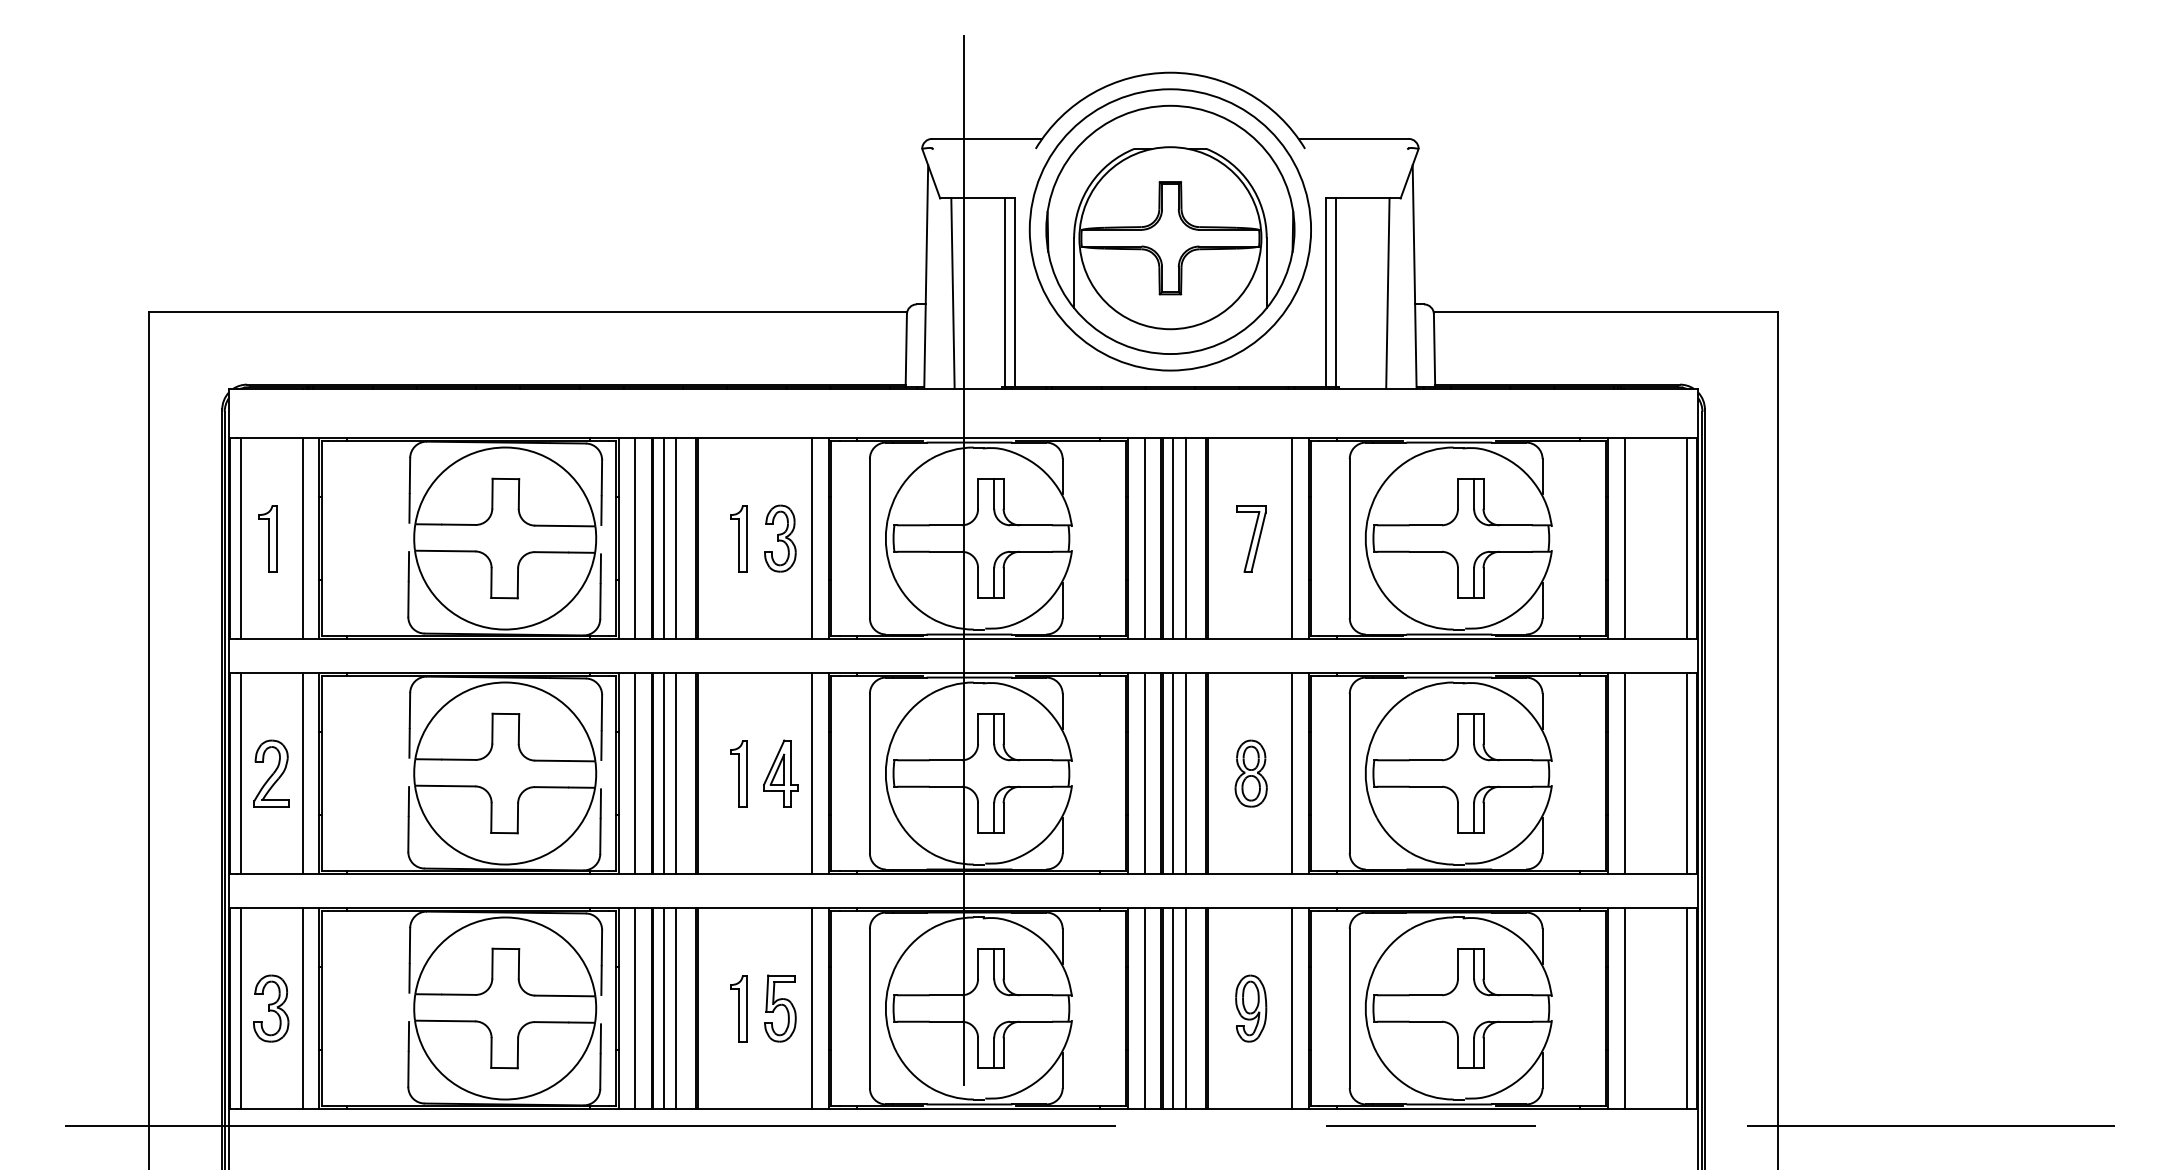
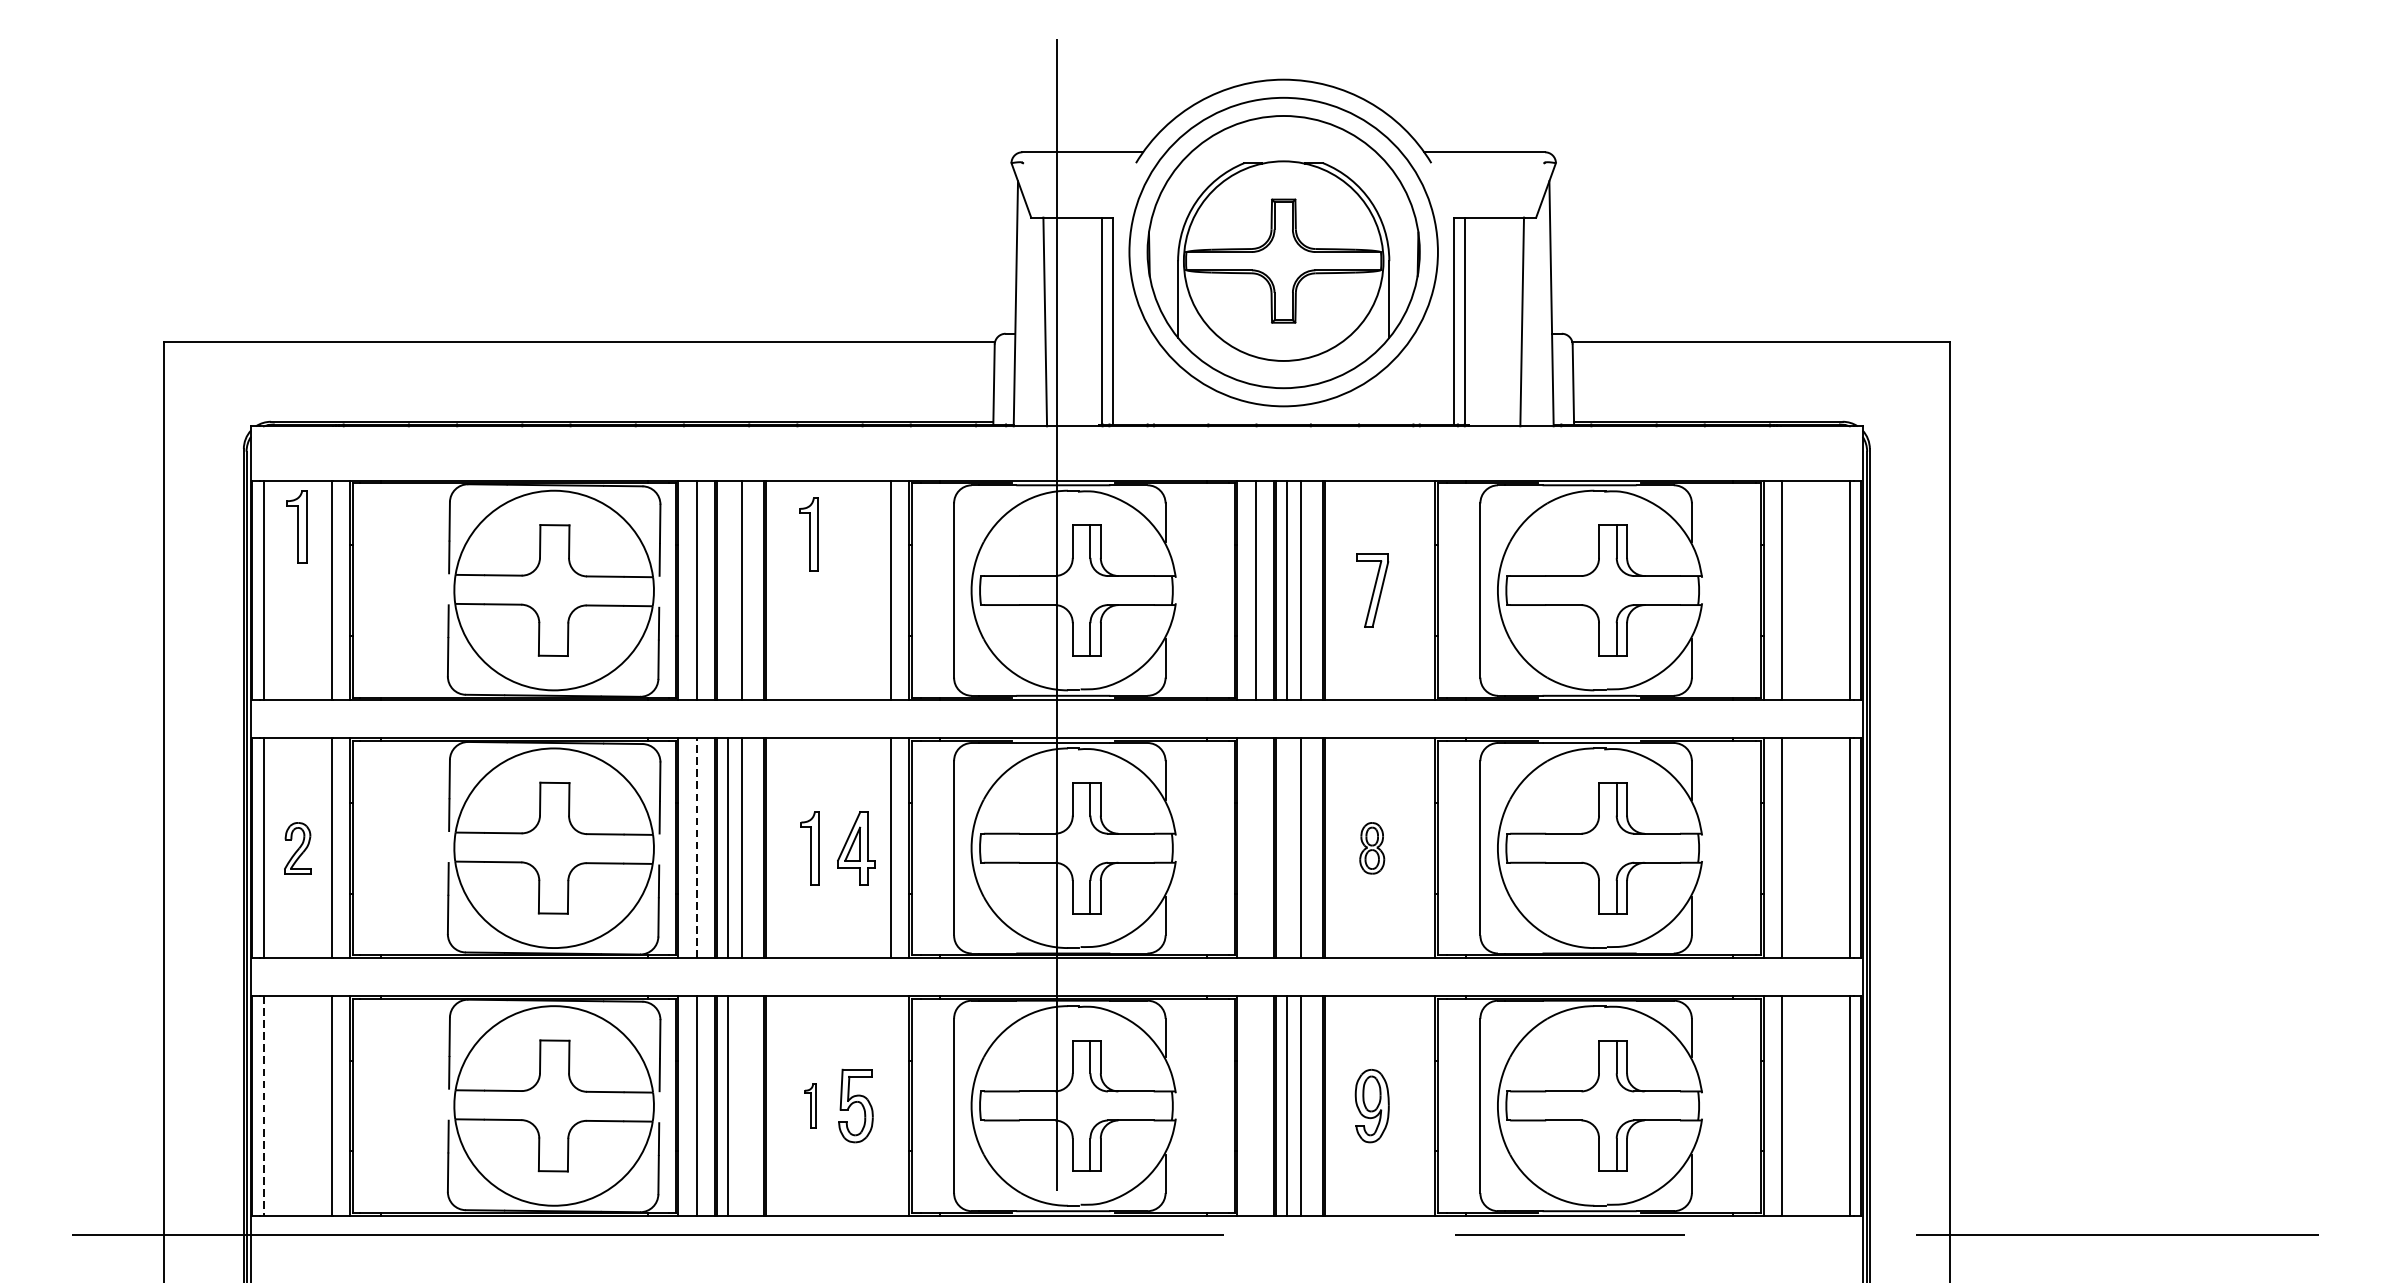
part: (267, 538) -> (296, 526), moved
line: (663, 538) -> (727, 590), removed
part: (738, 538) -> (808, 534), moved
part: (780, 538) -> (856, 590), removed
line: (1292, 538) -> (1417, 590), removed
part: (271, 773) -> (297, 848), size x0.7
line: (635, 773) -> (697, 848), solid -> dashed
line: (1144, 773) -> (1255, 848), removed
line: (1173, 773) -> (1287, 848), removed
part: (1250, 773) -> (1371, 848), size x0.7
line: (1292, 773) -> (1417, 848), removed
part: (271, 1008) -> (297, 1105), removed
line: (676, 1008) -> (742, 1105), removed
part: (738, 1008) -> (810, 1105), size x0.6
line: (812, 1008) -> (891, 1105), removed
line: (1144, 1008) -> (1255, 1105), removed
line: (1292, 1008) -> (1417, 1105), removed
line: (240, 1009) -> (263, 1107), solid -> dashed

